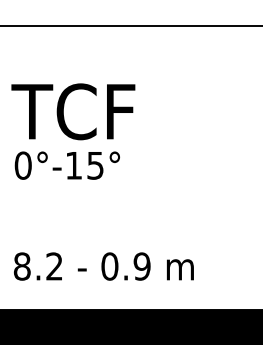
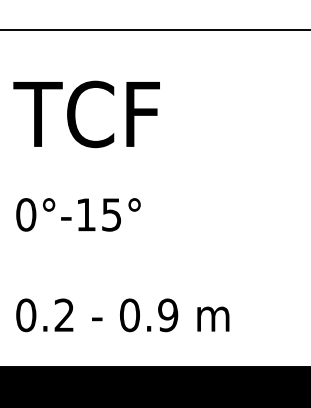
text: (73, 111) -> (86, 114), moved
text: (66, 165) -> (77, 214), moved
text: (21, 266) -> (25, 315), 8.2 -> 0.2

